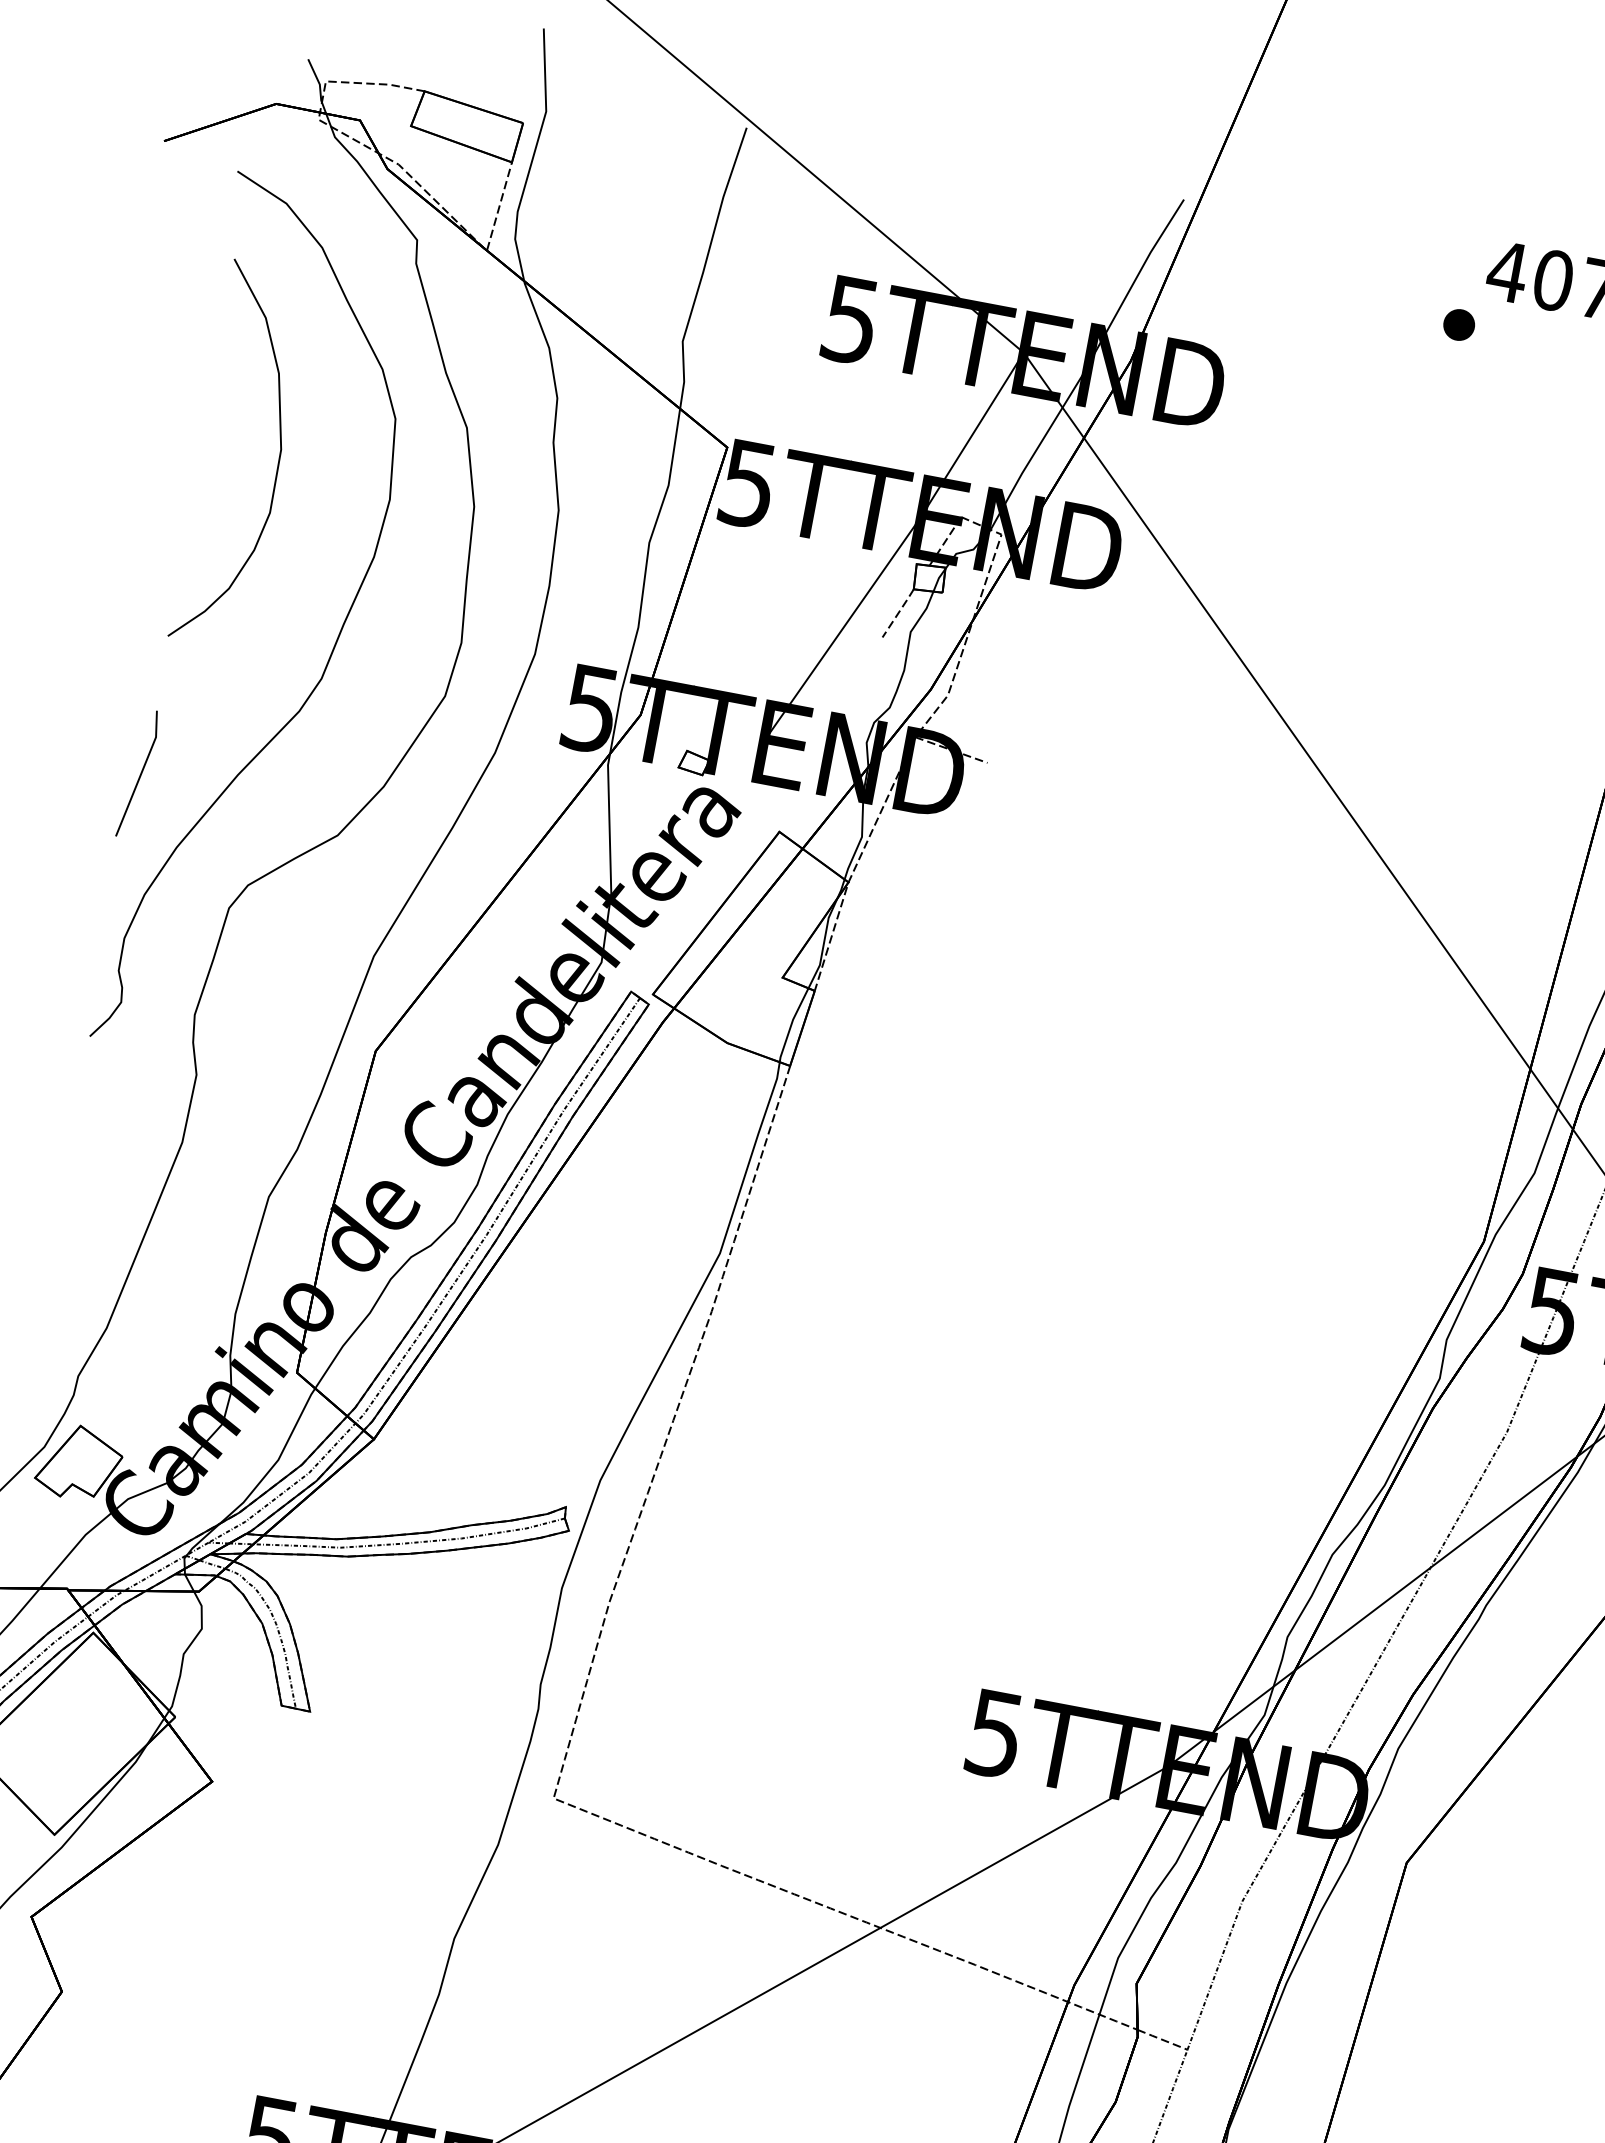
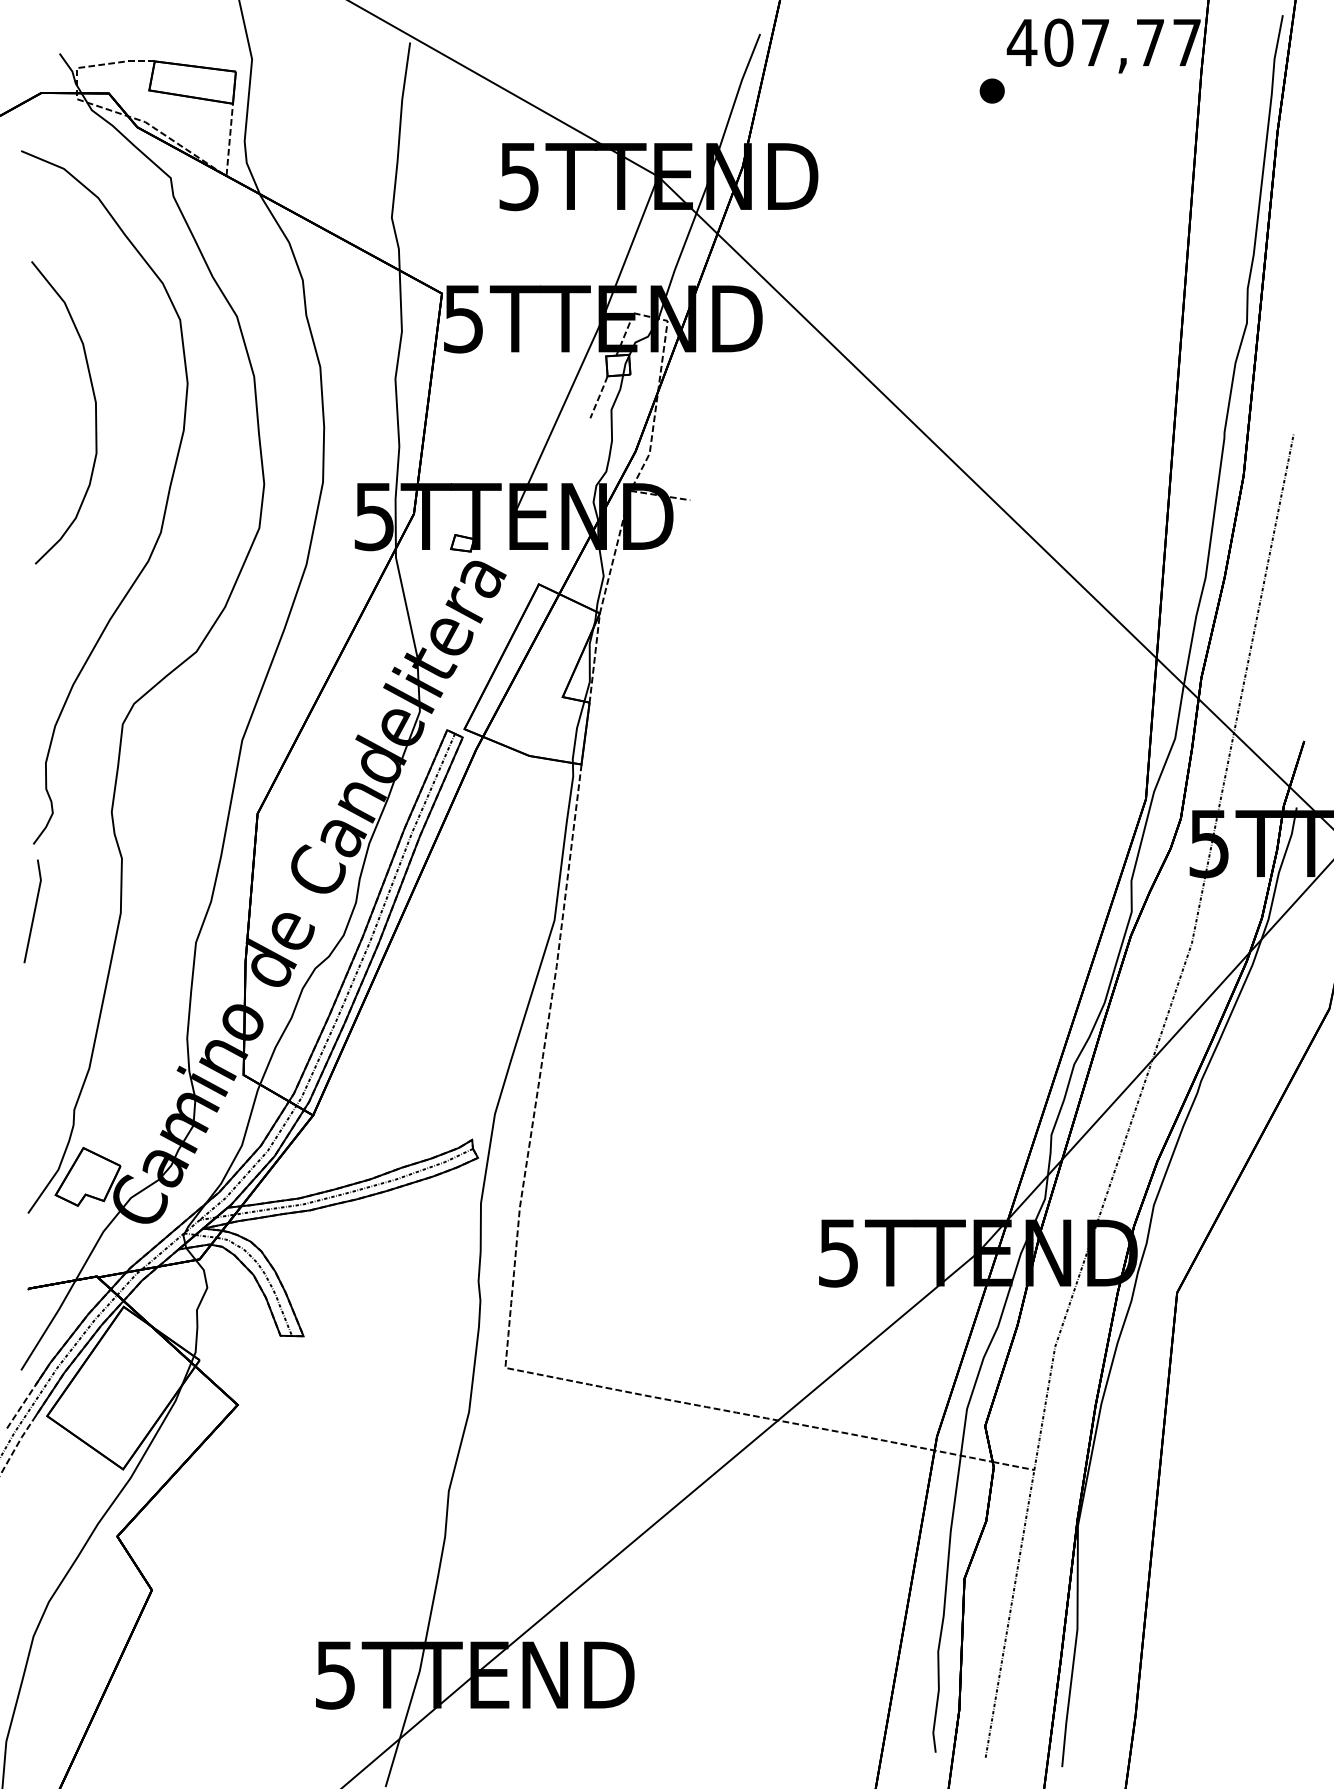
curve: (278, 461) -> (95, 412), moved
line: (139, 774) -> (33, 911), moved

